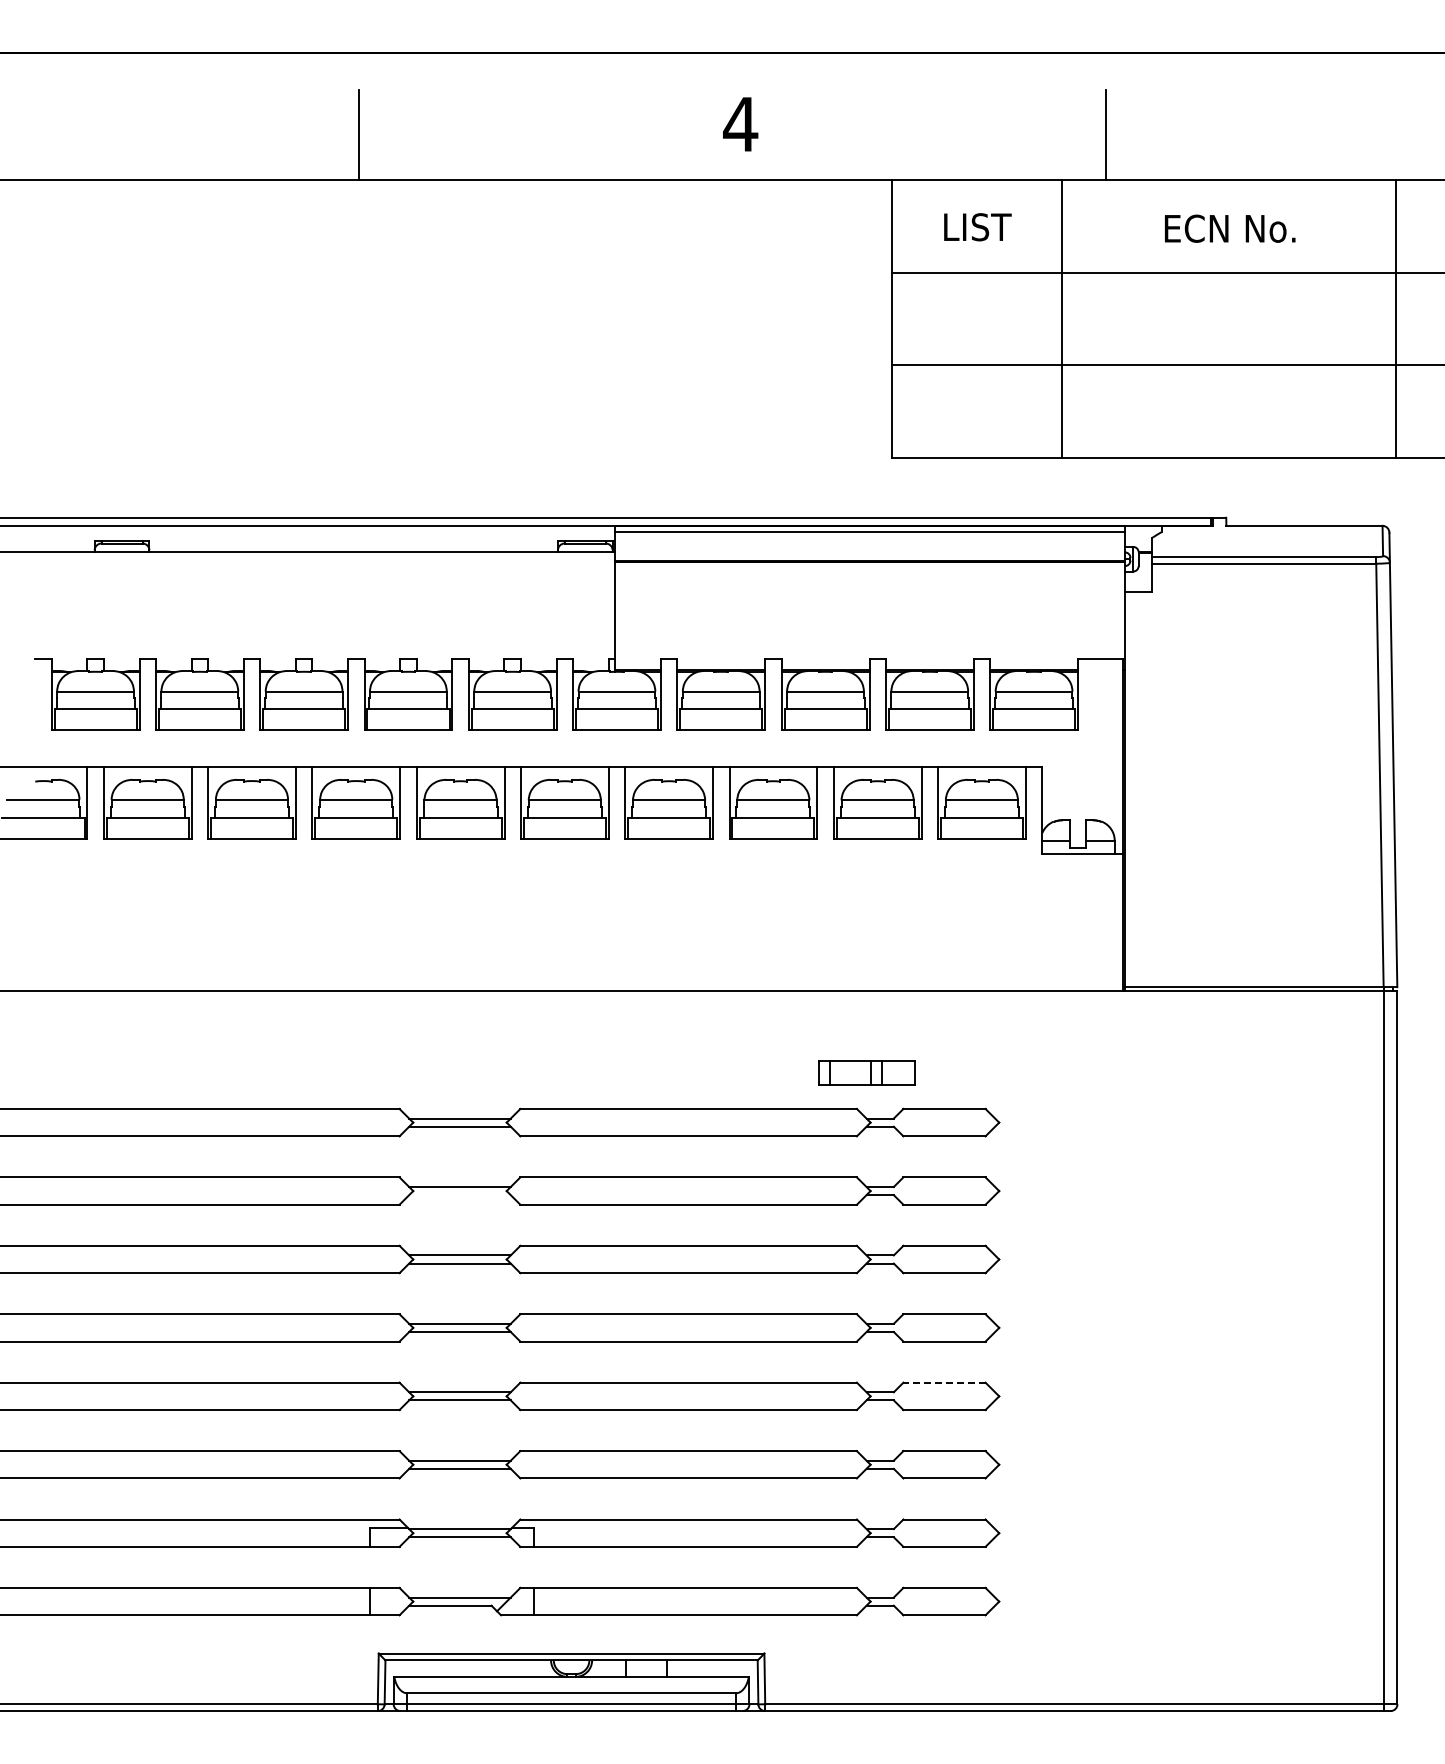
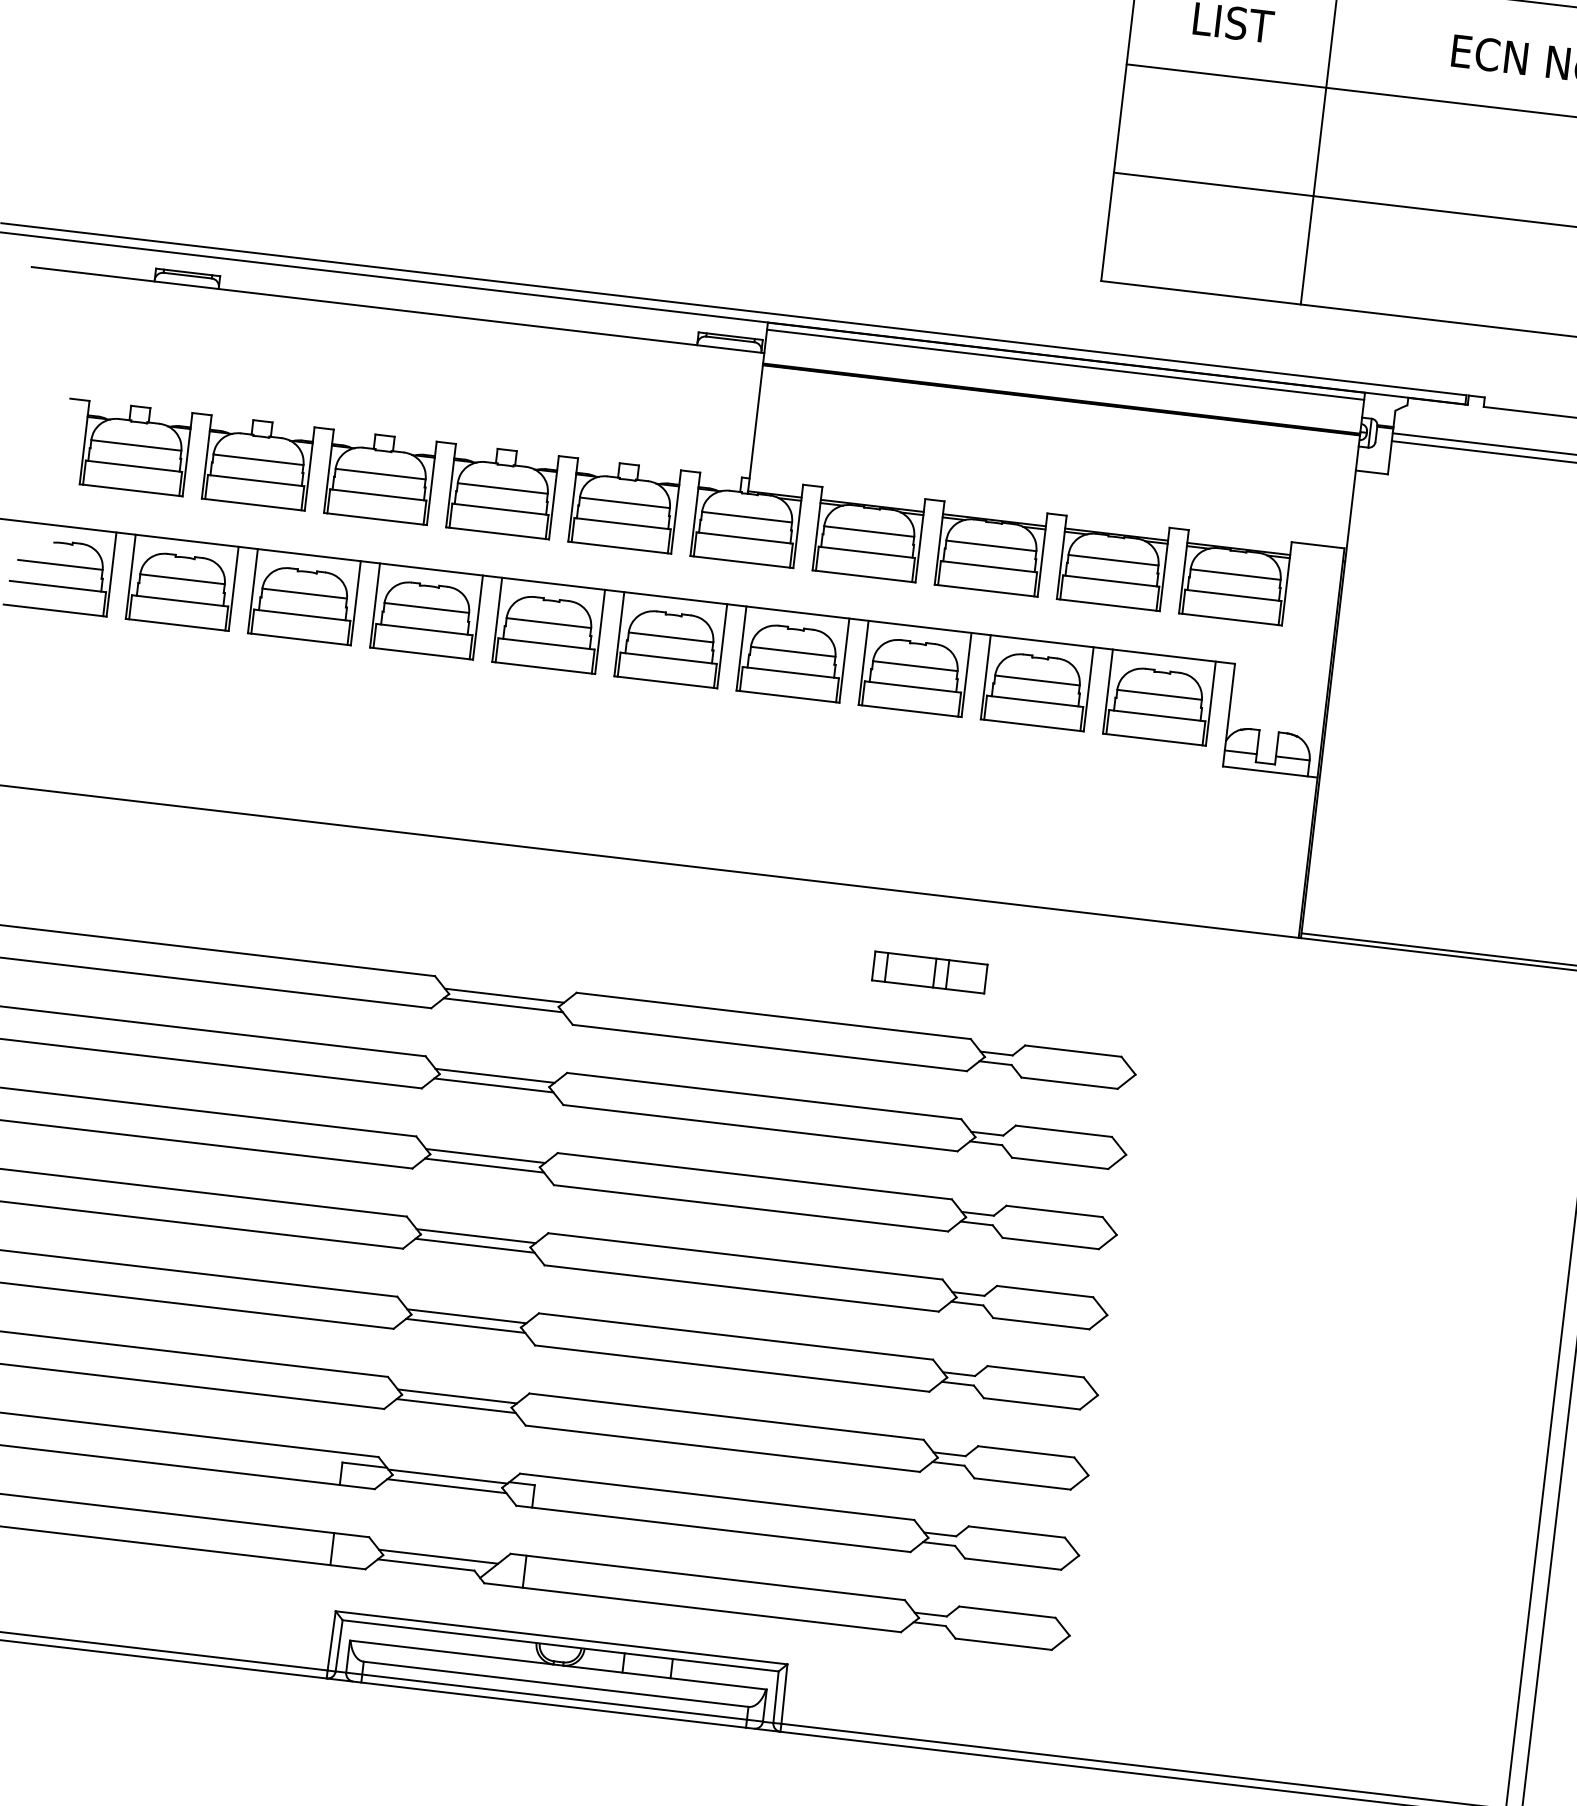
part: (866, 1072) -> (929, 971), moved
line: (459, 1195) -> (493, 1085), added
line: (944, 1382) -> (1035, 1371), dashed -> solid

